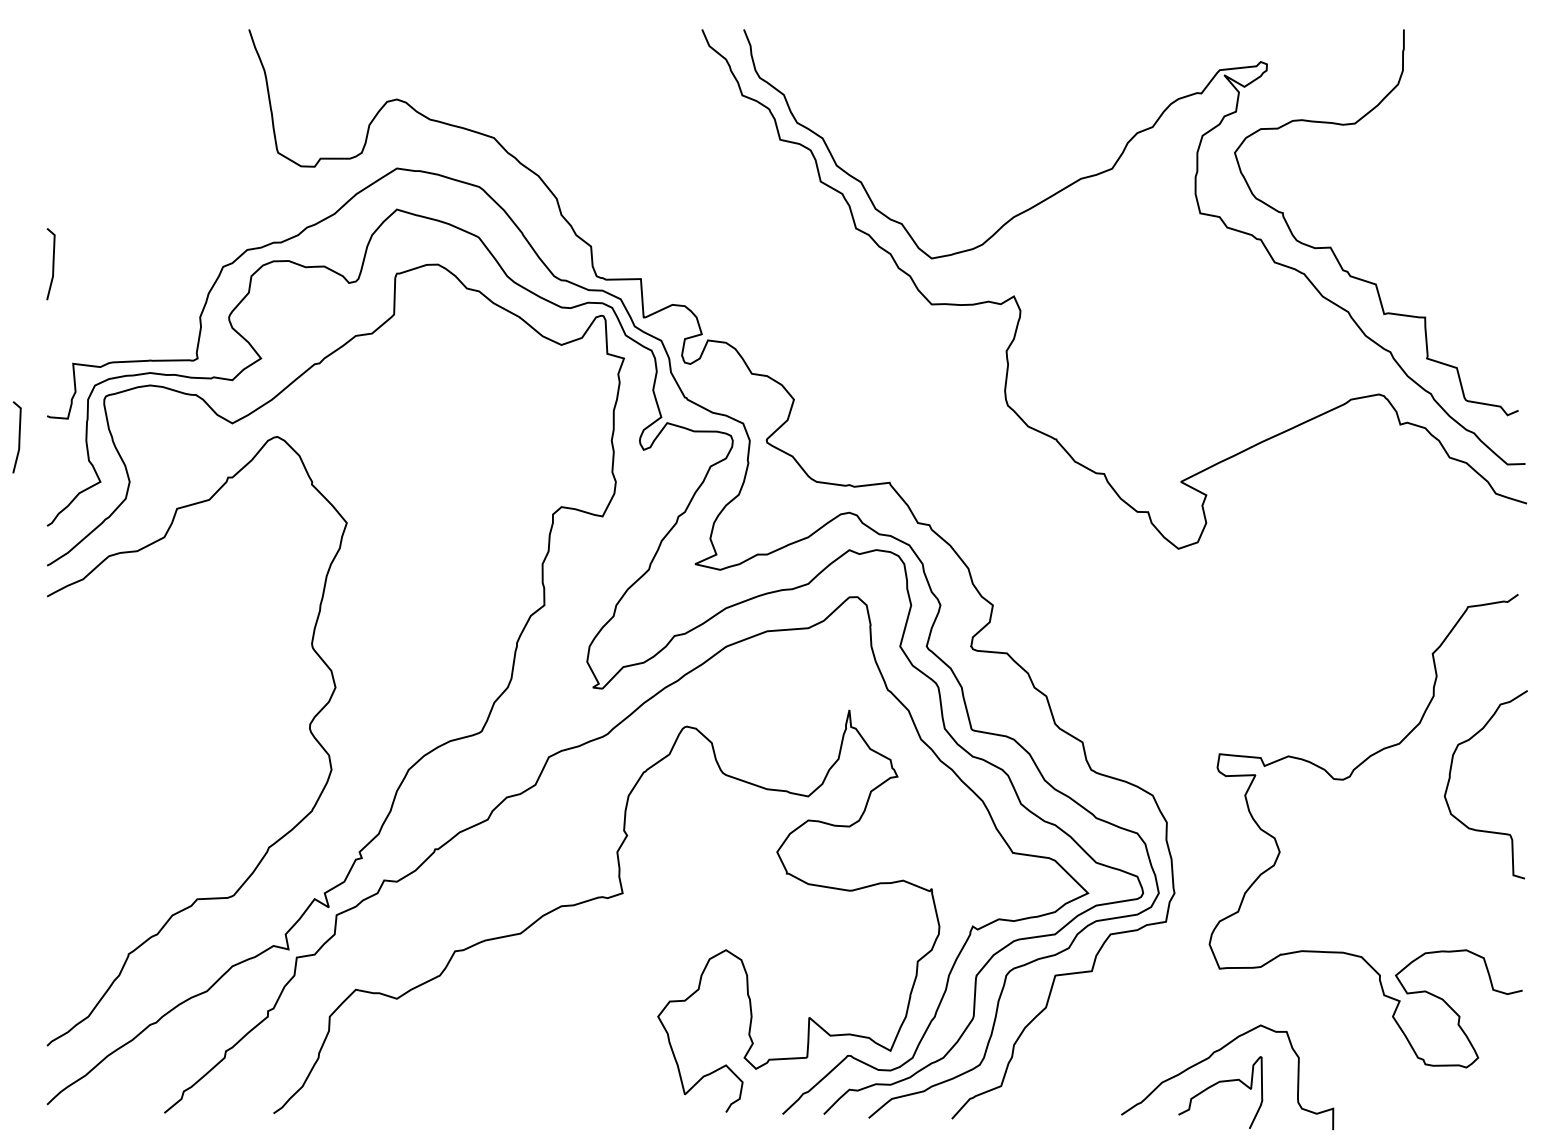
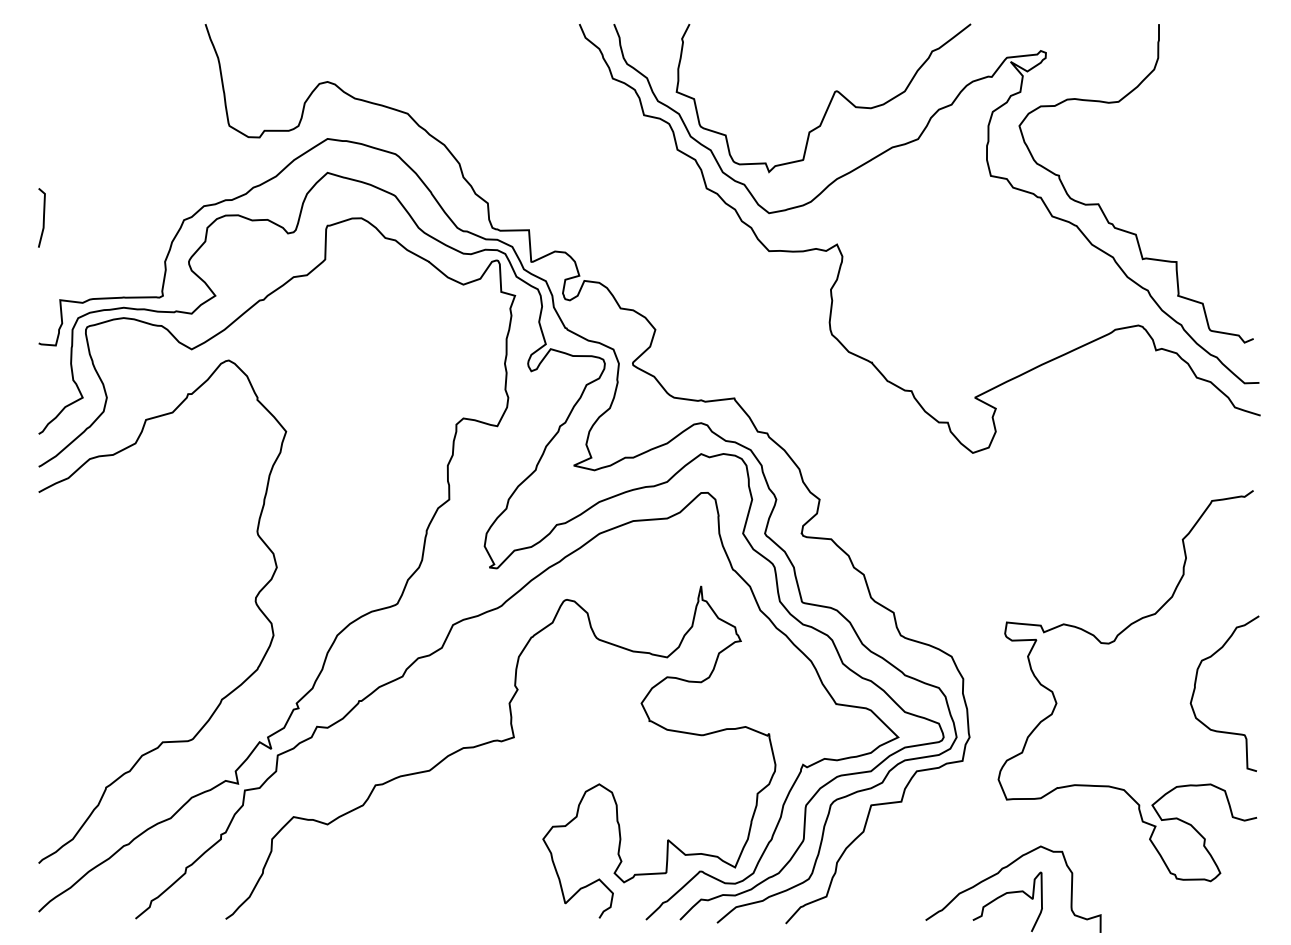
curve: (1004, 123) -> (829, 101), added
curve: (19, 436) -> (15, 360), removed
curve: (1450, 780) -> (1195, 690), moved

